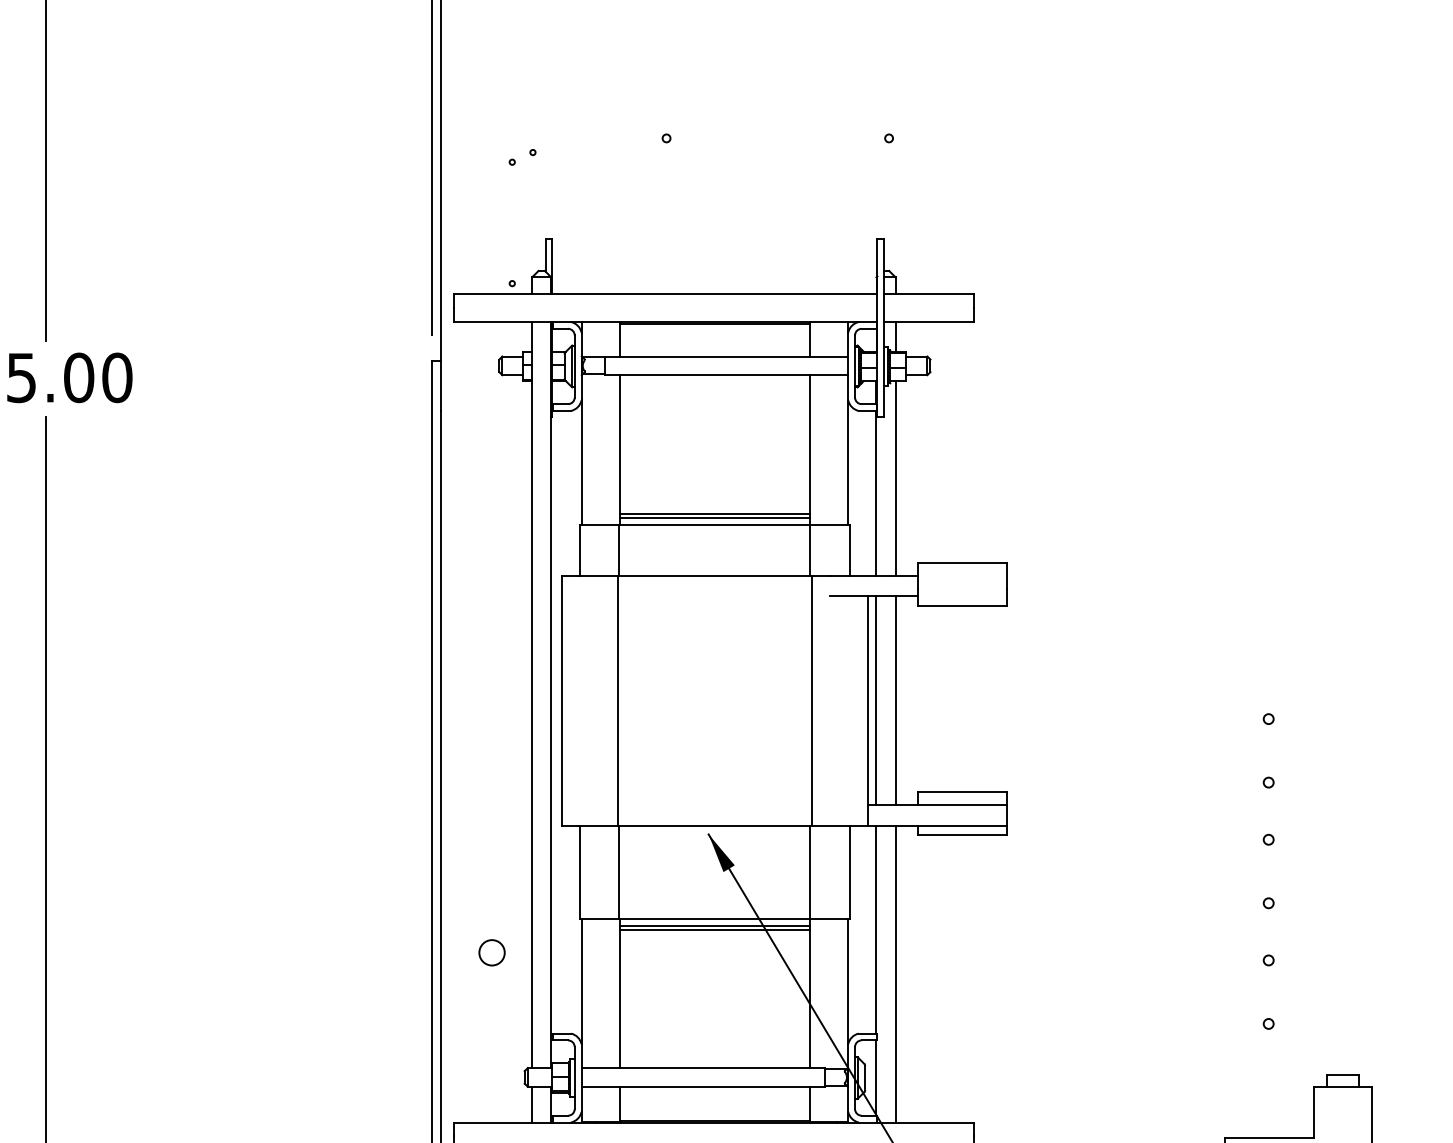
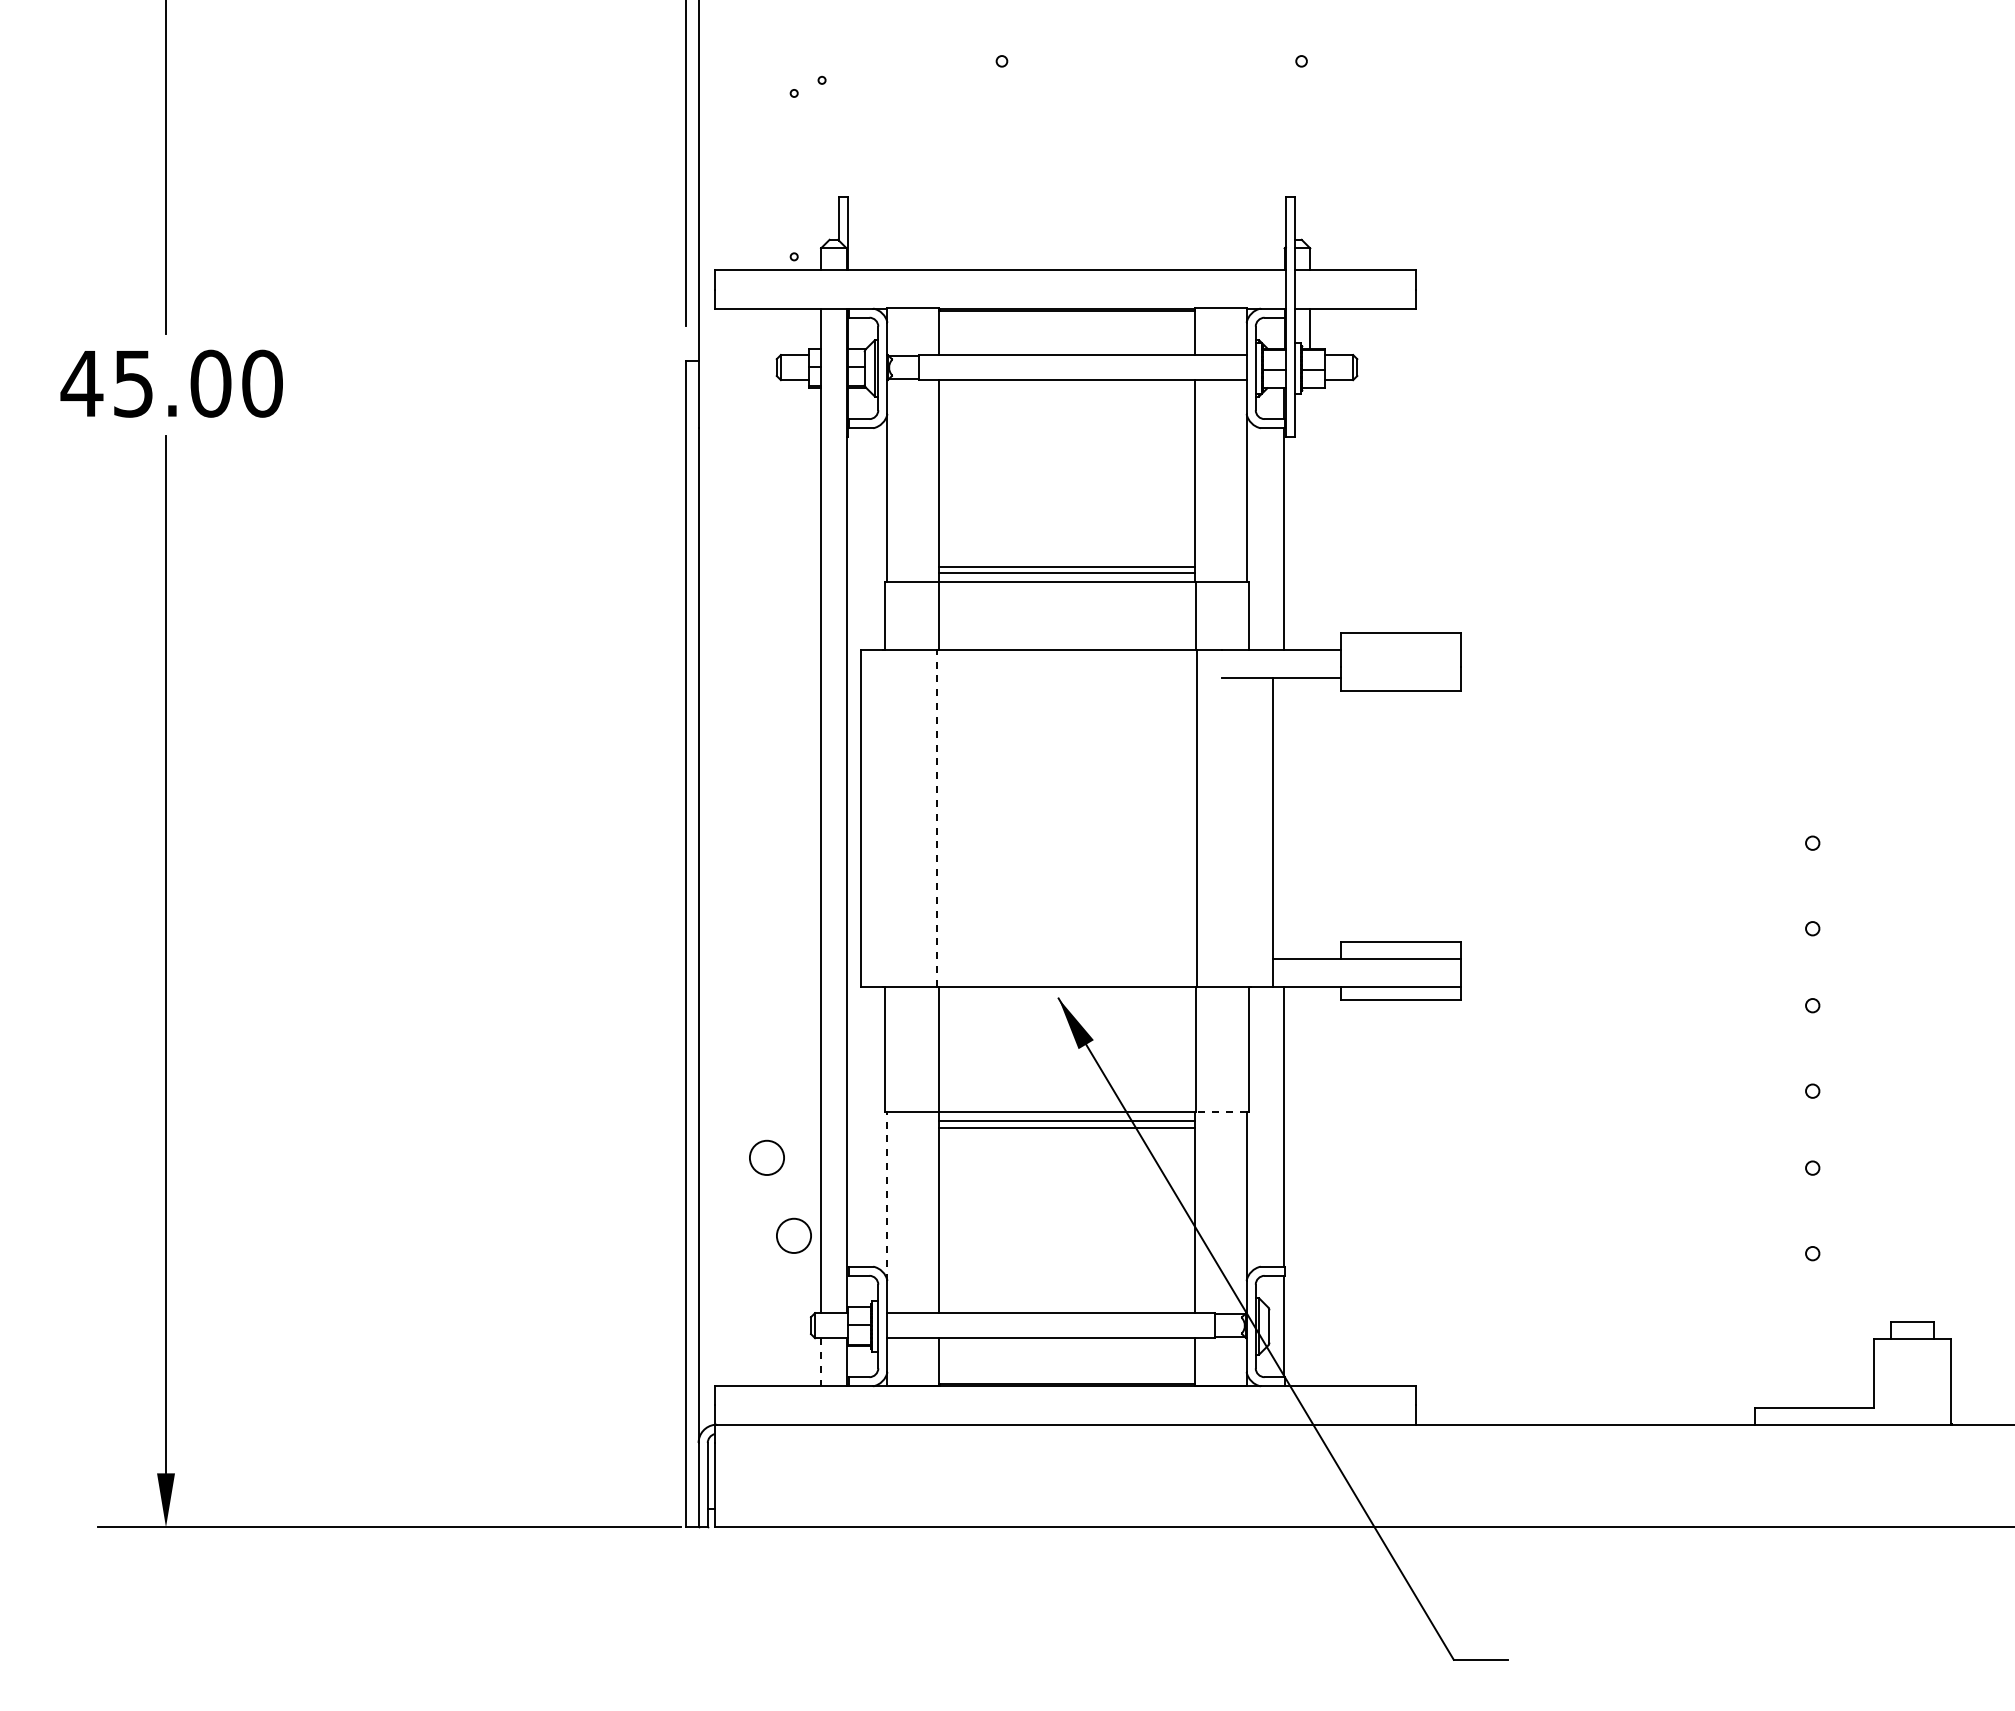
line: (895, 478) -> (1310, 519), removed
line: (617, 700) -> (936, 818), solid -> dashed
line: (876, 700) -> (1284, 818), removed
line: (895, 700) -> (1310, 818), removed
line: (829, 919) -> (1221, 1112), solid -> dashed
line: (895, 974) -> (1310, 1186), removed
line: (581, 980) -> (887, 1195), solid -> dashed
circle: (511, 1010) -> (793, 1235), added
line: (532, 1104) -> (821, 1362), solid -> dashed

